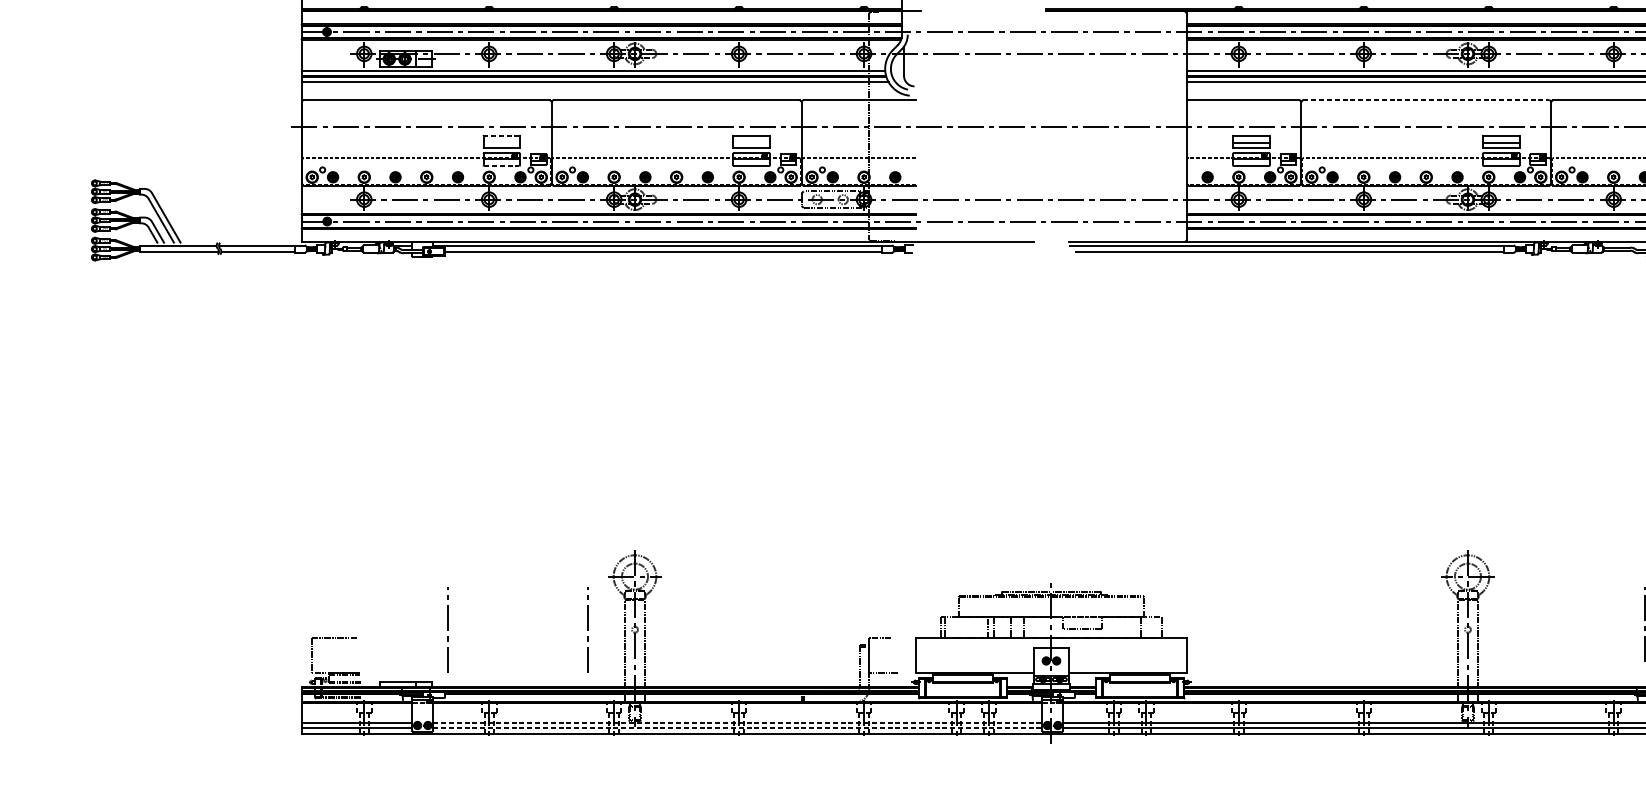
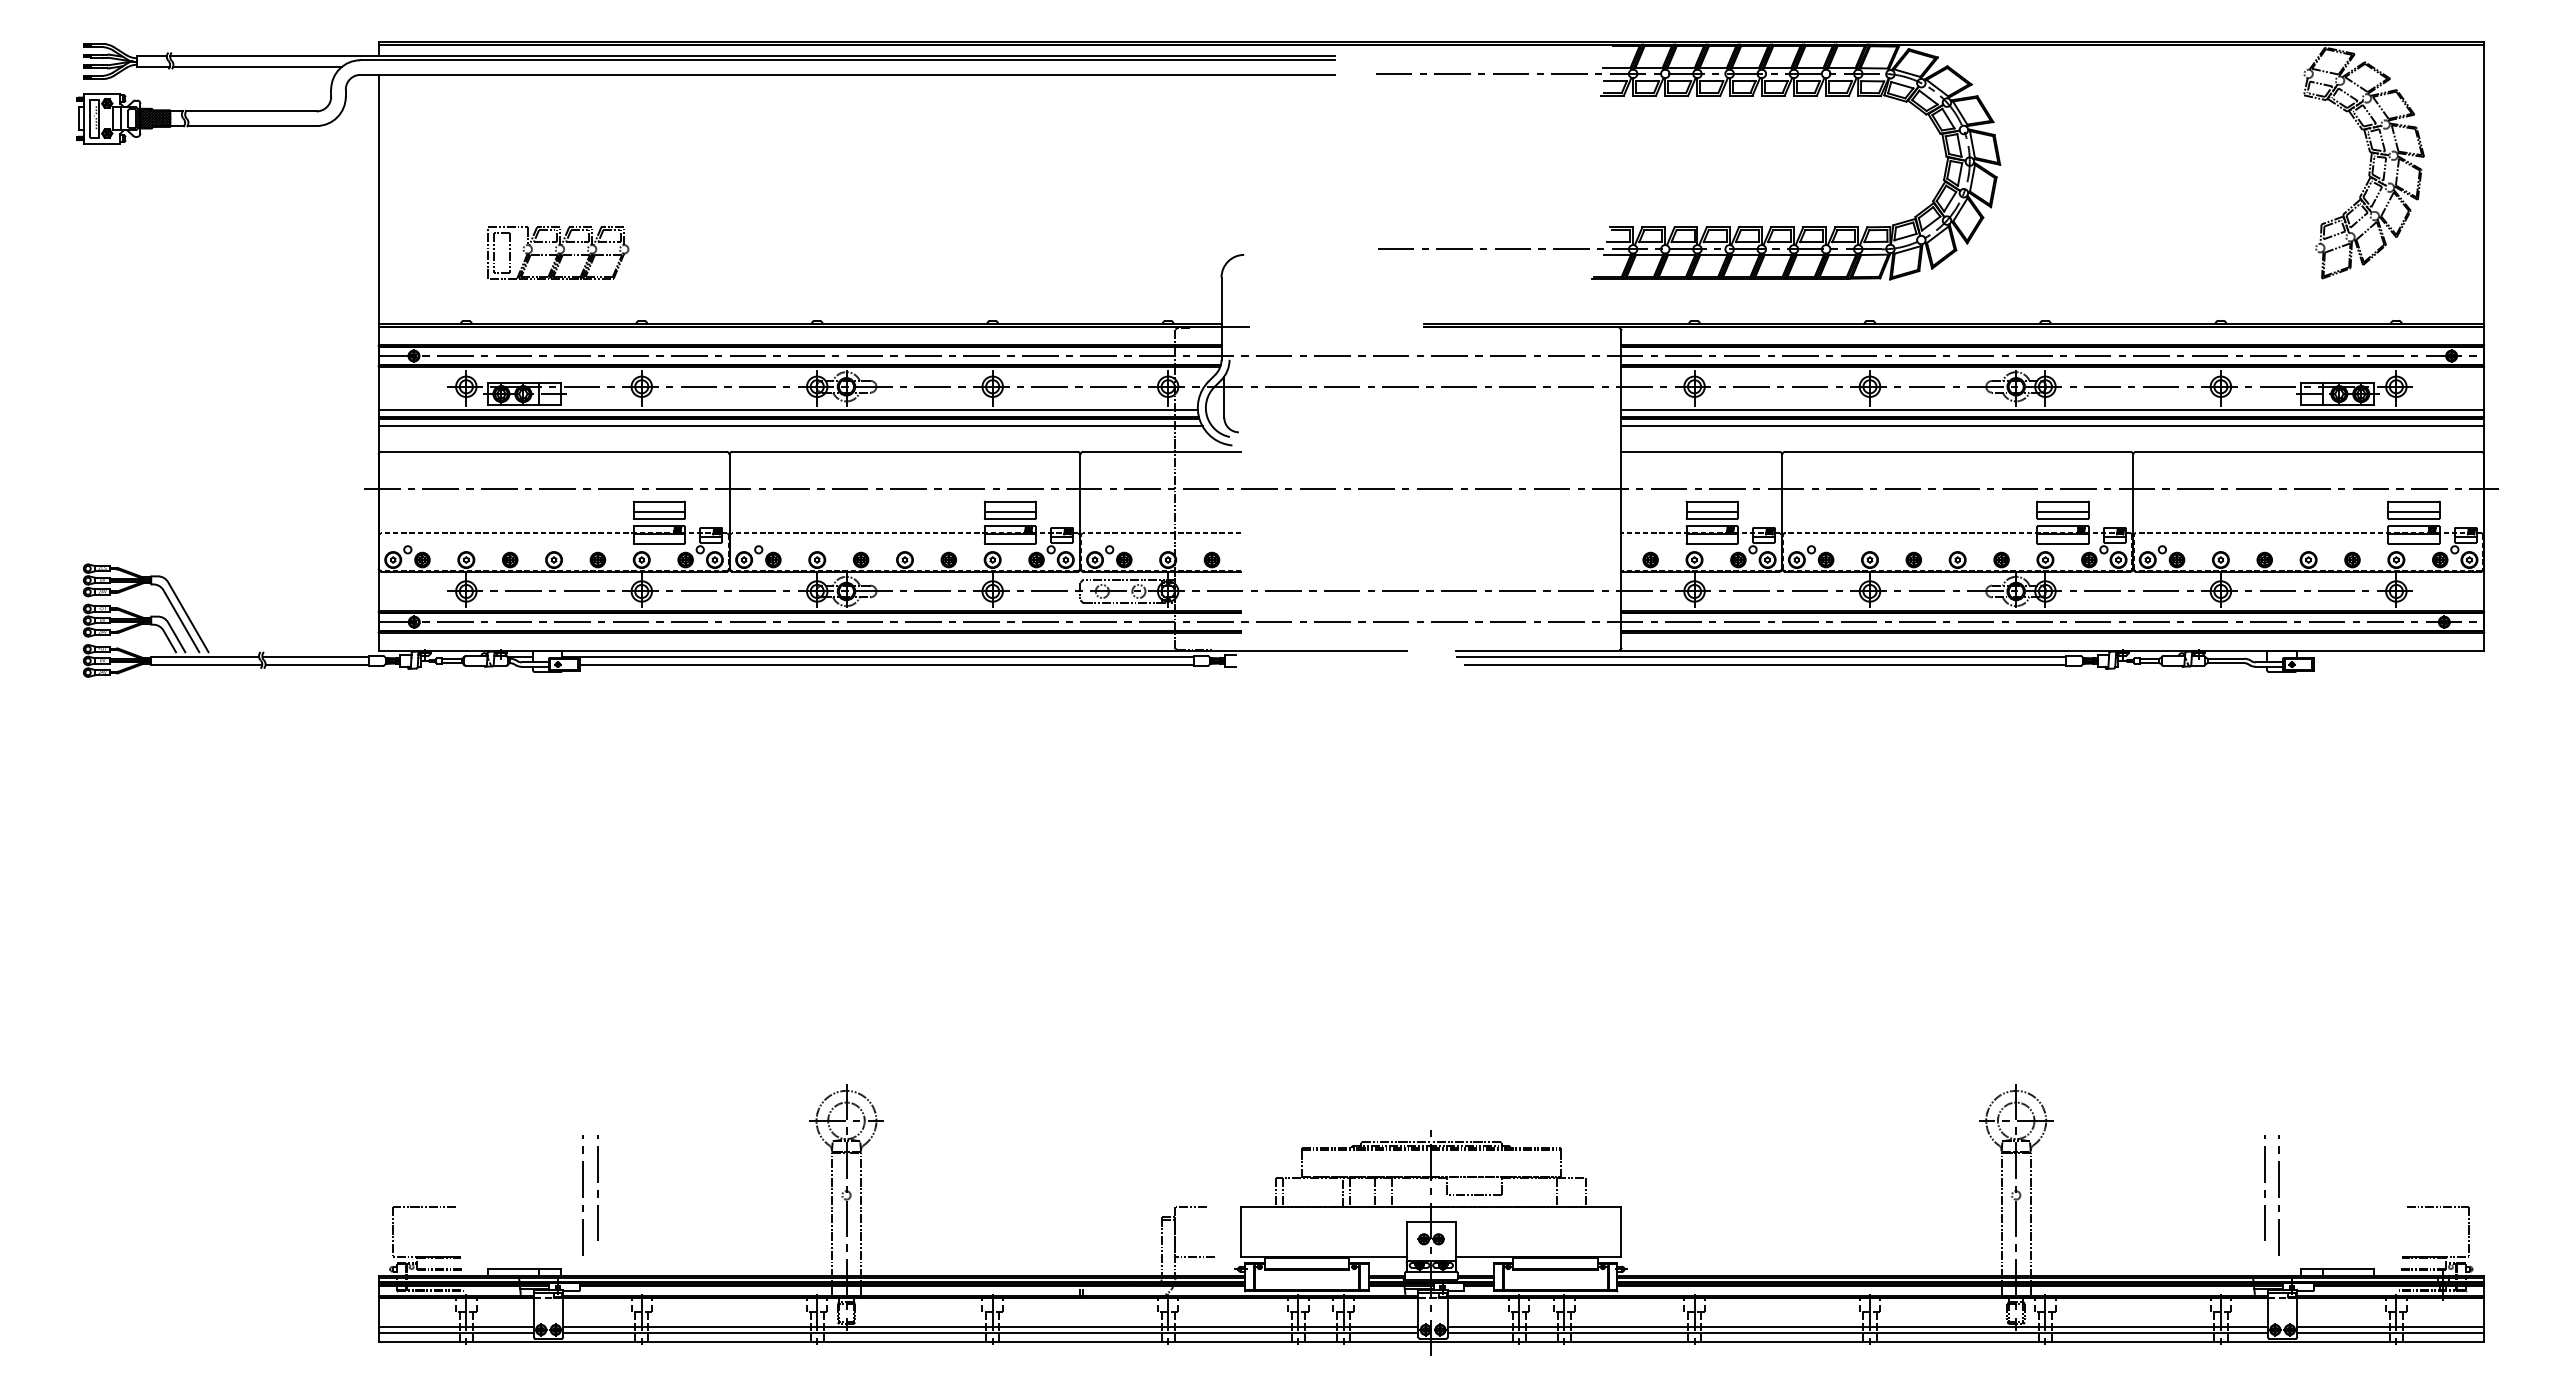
line: (1426, 99) -> (1957, 451), dashed -> solid
line: (501, 135) -> (659, 501), dashed -> solid
line: (501, 142) -> (658, 511), added
line: (751, 142) -> (1009, 511), added
line: (501, 165) -> (659, 543), dashed -> solid
line: (457, 626) -> (597, 1190), added
line: (587, 629) -> (779, 1195), removed
line: (737, 723) -> (990, 1326), dashed -> solid
line: (737, 728) -> (990, 1333), dashed -> solid

